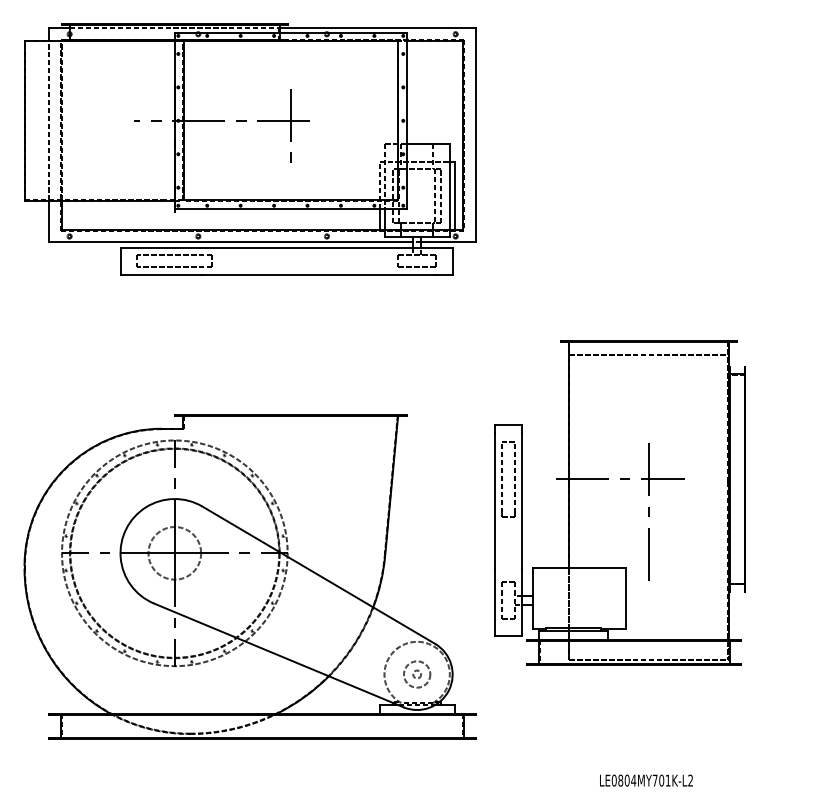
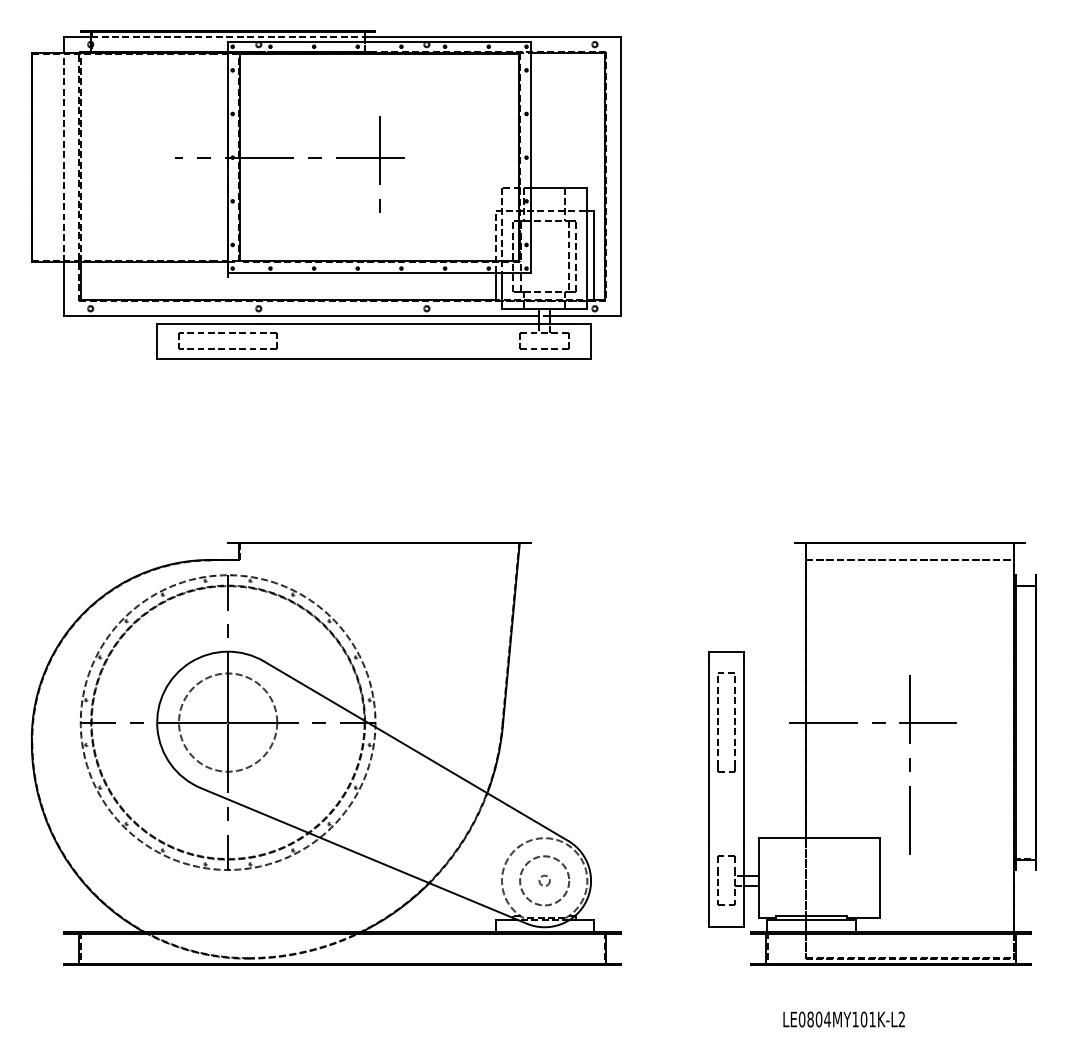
part: (619, 502) -> (871, 752), moved
circle: (174, 552) -> (227, 721), size x1.43
circle: (416, 674) -> (543, 880), size x1.43
text: (654, 780) -> (854, 1019), LE0804MY701K-L2 -> LE0804MY101K-L2

